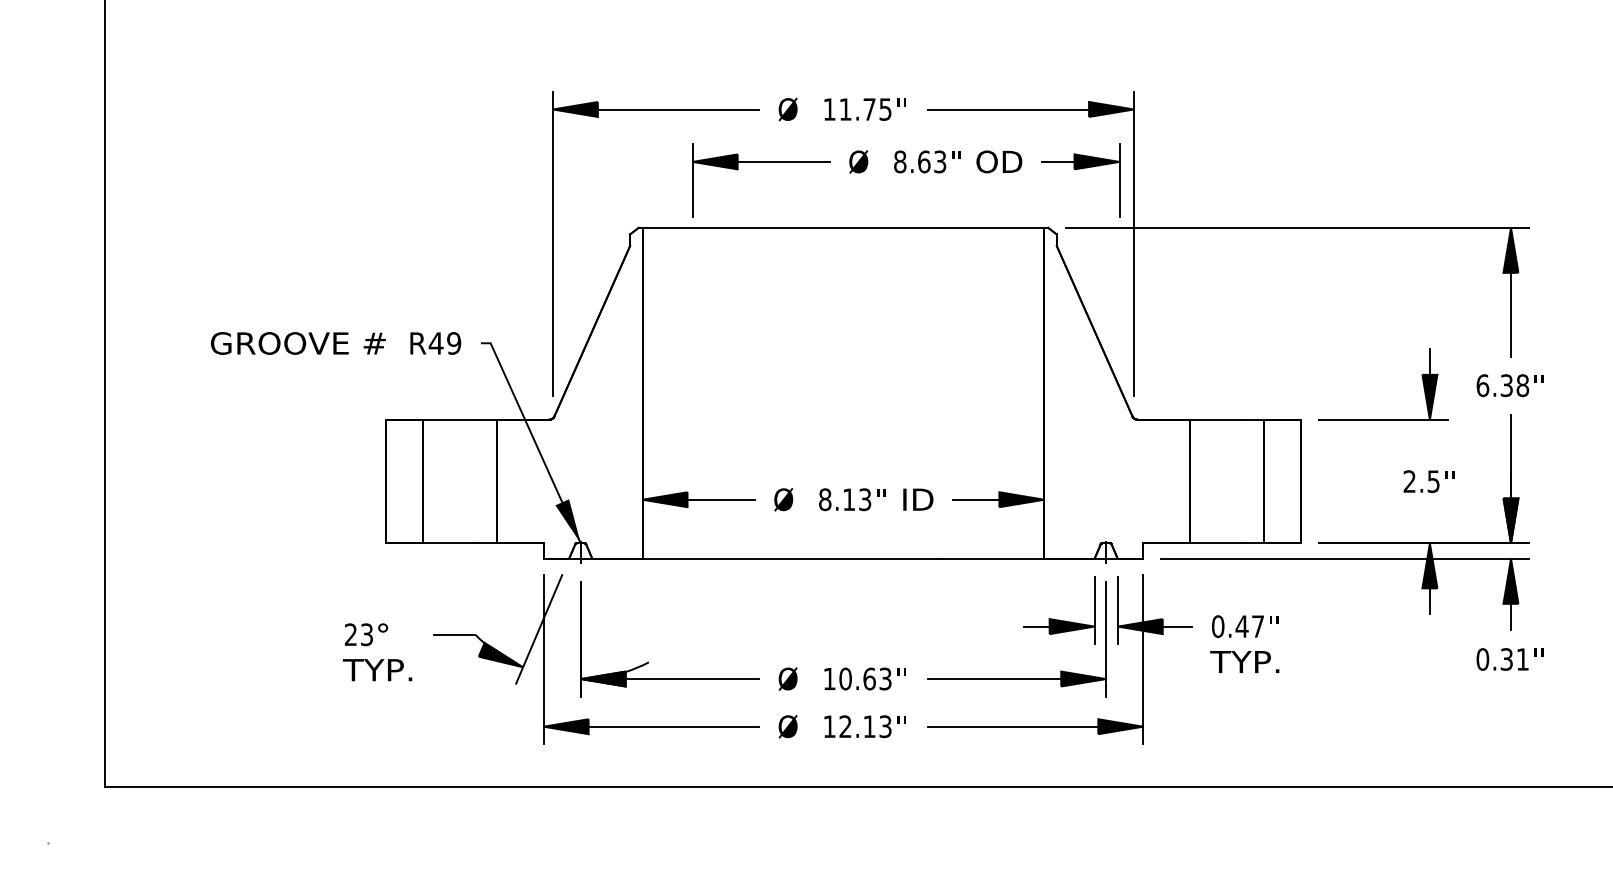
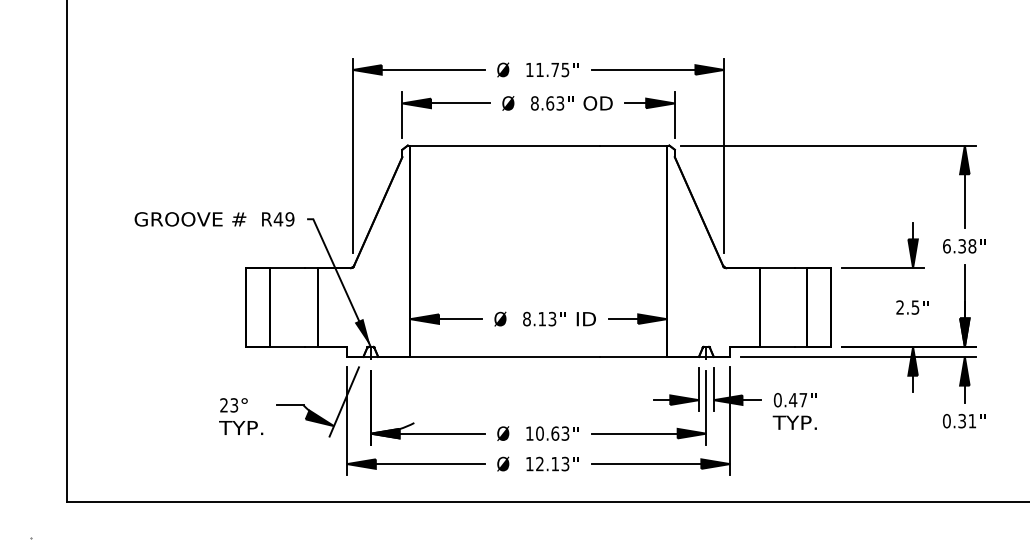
part: (905, 179) -> (538, 114), moved

